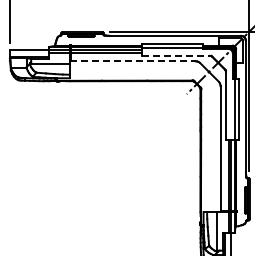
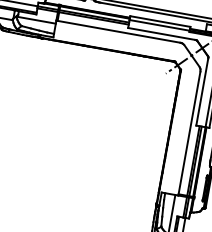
line: (176, 55) -> (162, 33), dashed -> solid
line: (132, 61) -> (118, 31), dashed -> solid

